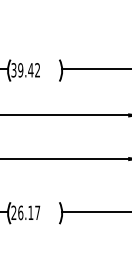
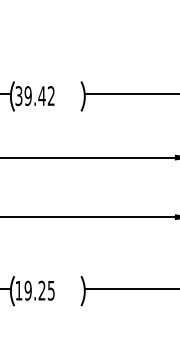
text: (25, 212) -> (34, 290), 26.17 -> 19.25

